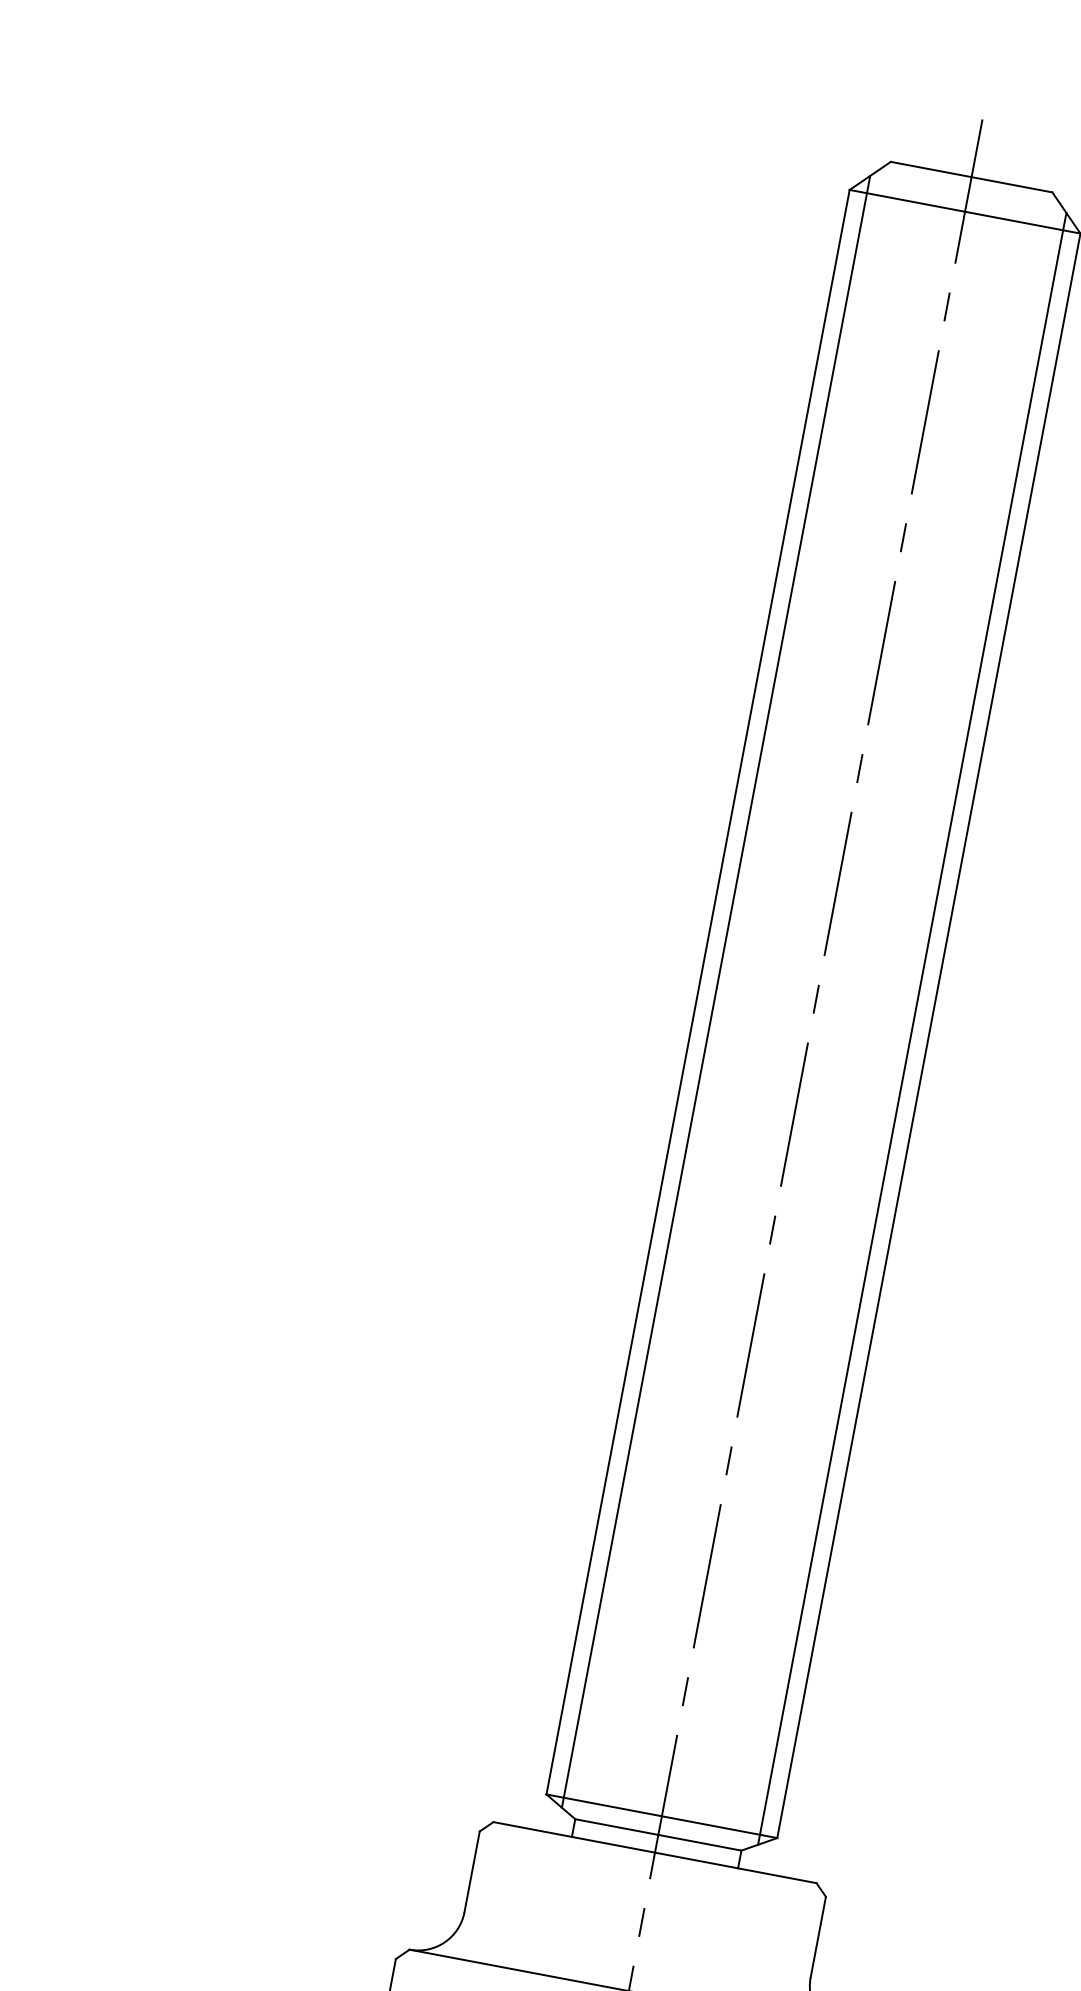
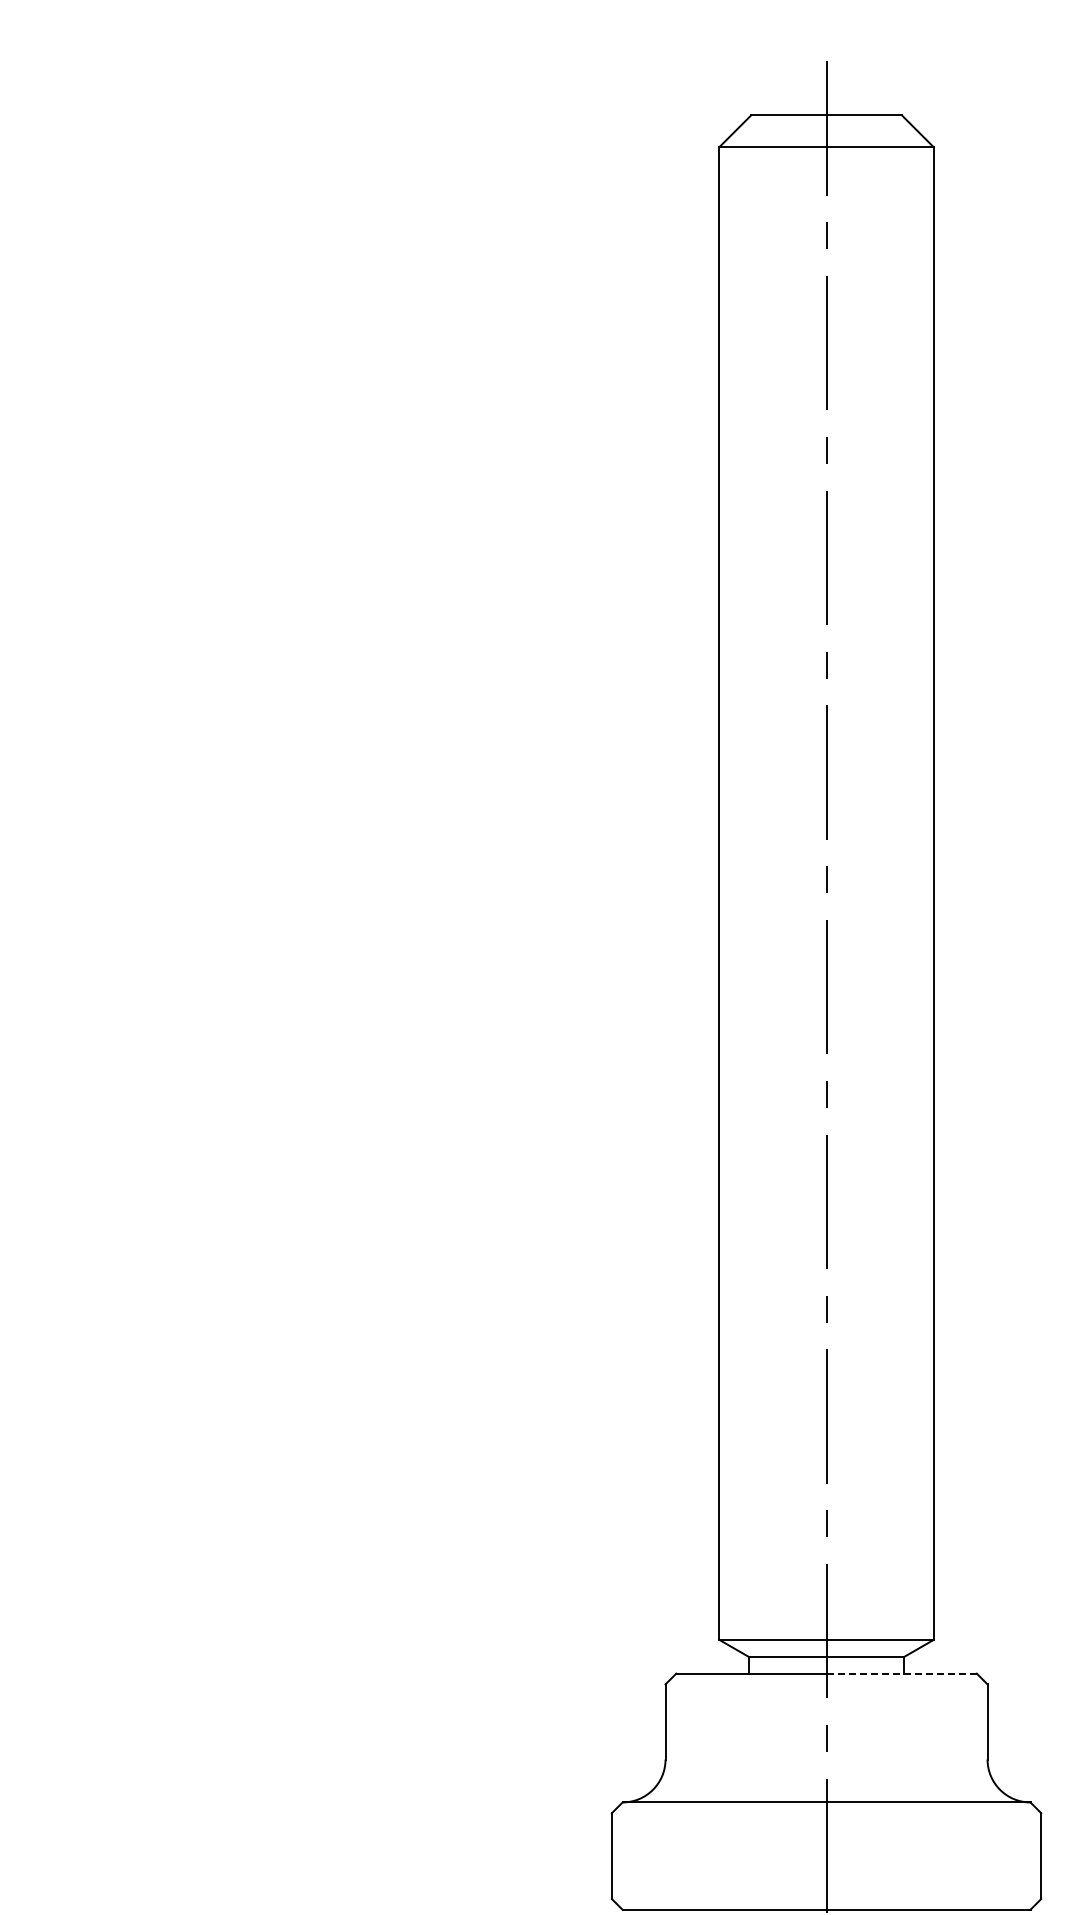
line: (716, 992) -> (735, 890), removed
line: (911, 1029) -> (917, 890), removed
line: (735, 1867) -> (901, 1673), solid -> dashed

